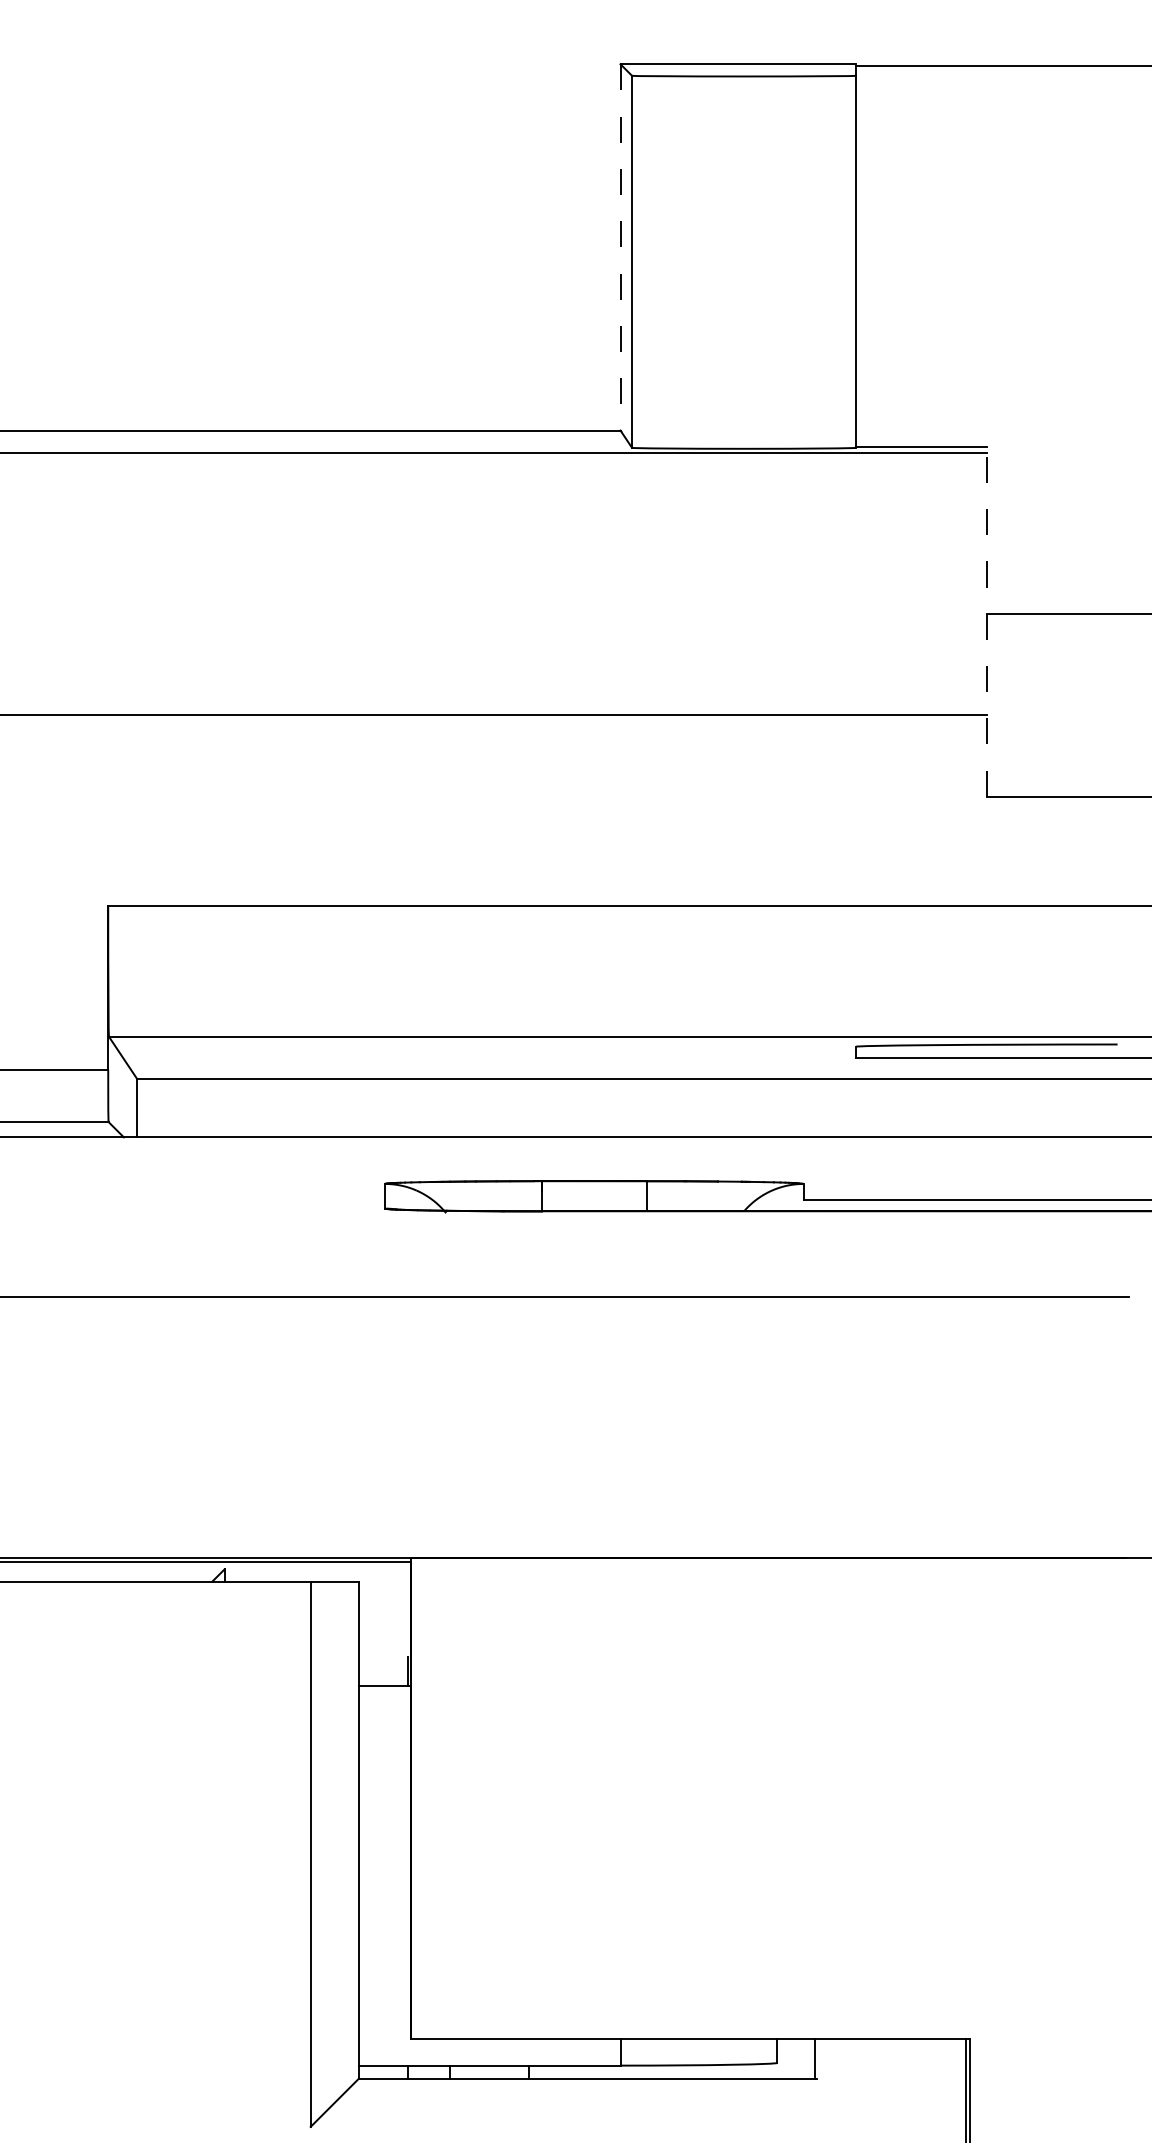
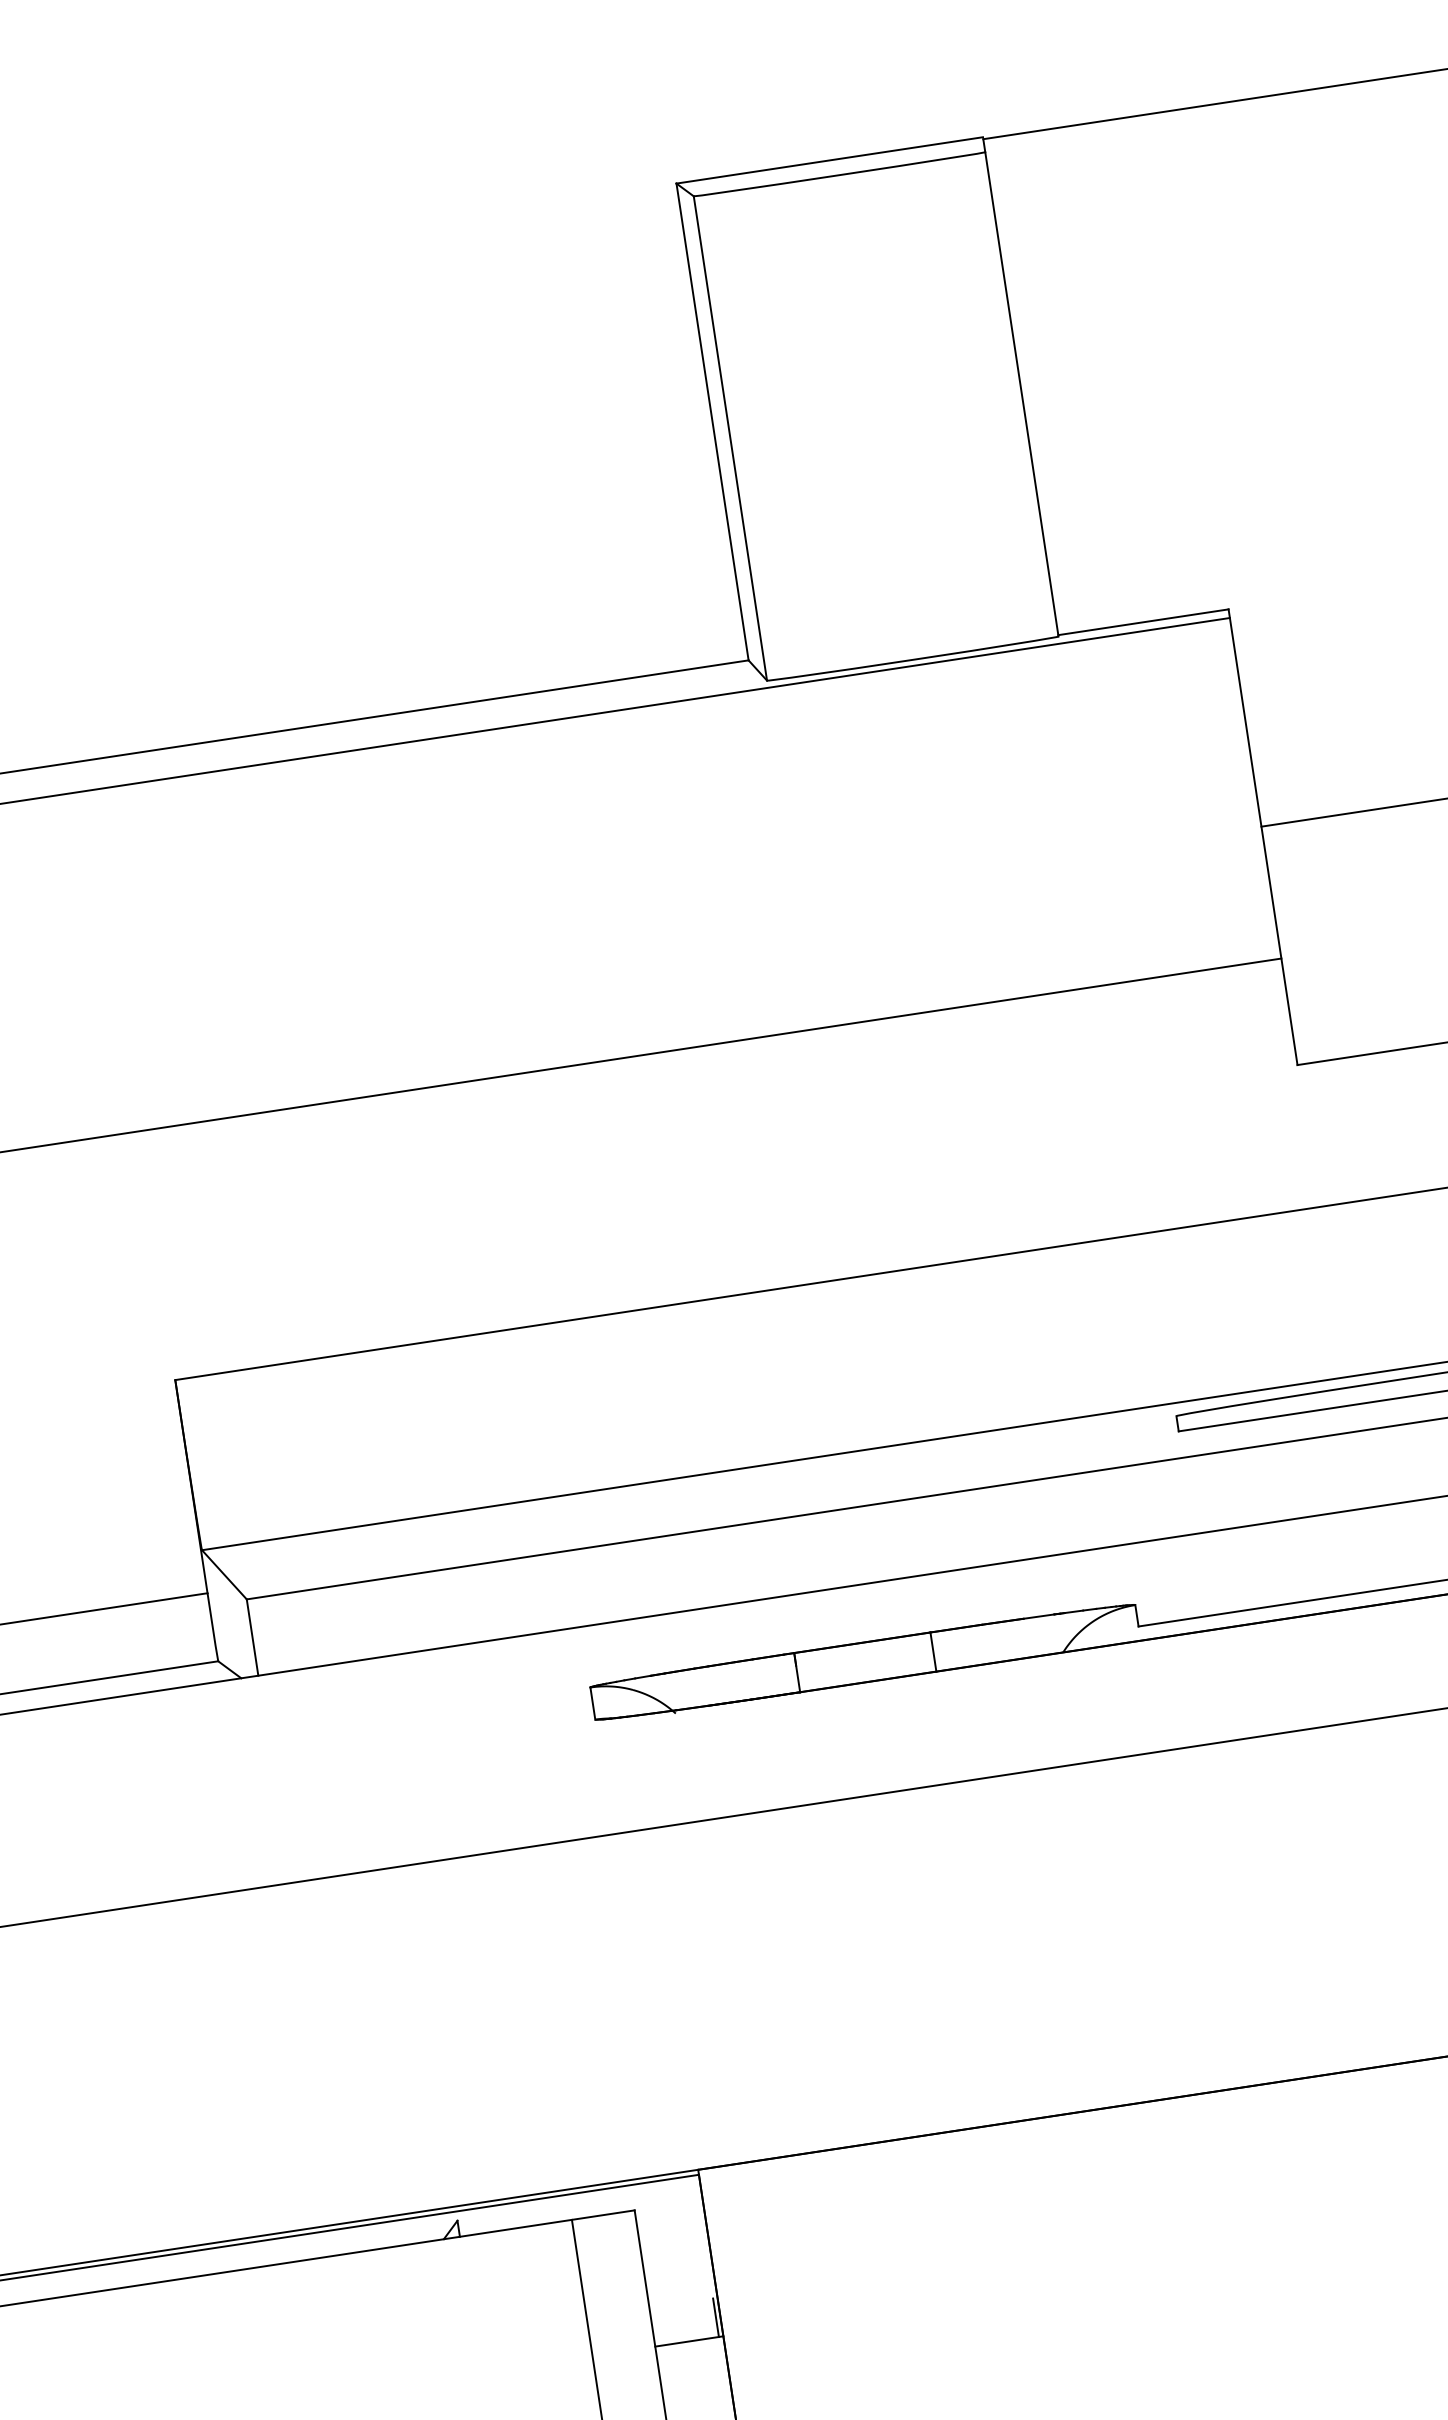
line: (620, 247) -> (712, 422), dashed -> solid
line: (986, 621) -> (1262, 836), dashed -> solid

